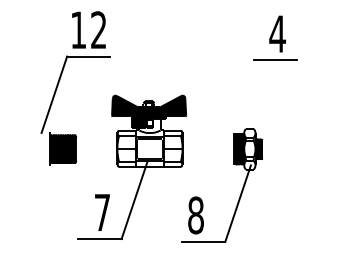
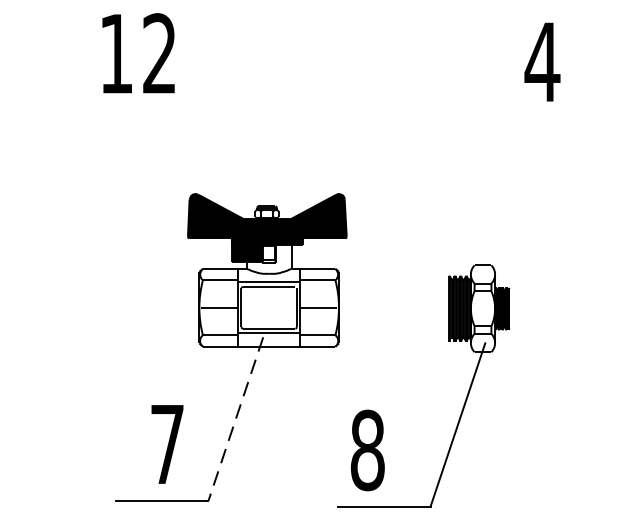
line: (274, 60) -> (535, 118), removed
part: (53, 101) -> (62, 206), removed
line: (134, 201) -> (236, 420), solid -> dashed

